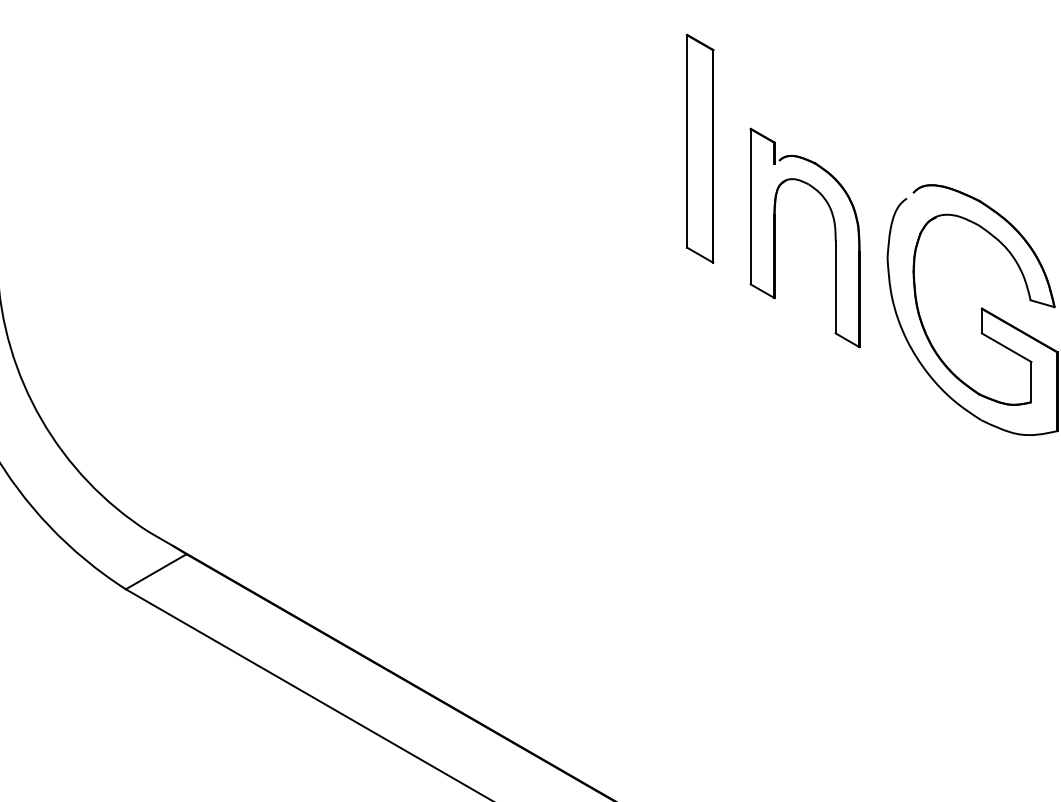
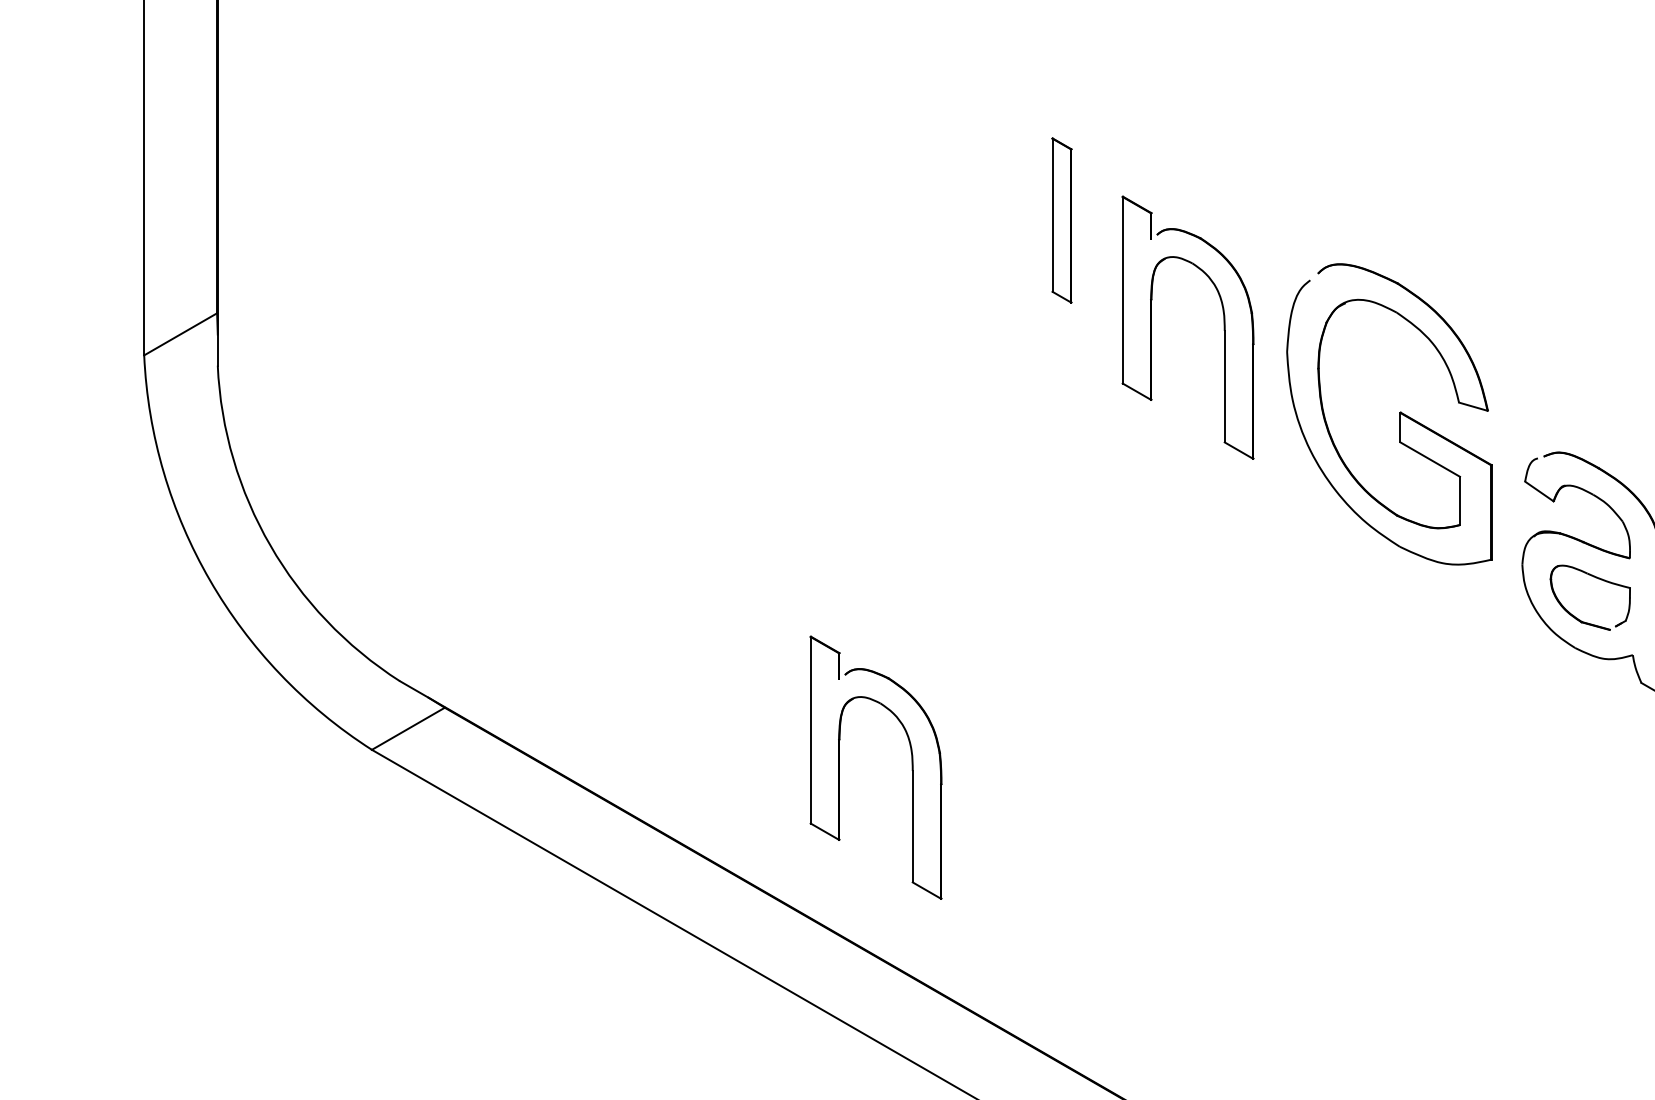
part: (699, 148) -> (1061, 220), size x0.6
part: (515, 603) -> (839, 767), added

